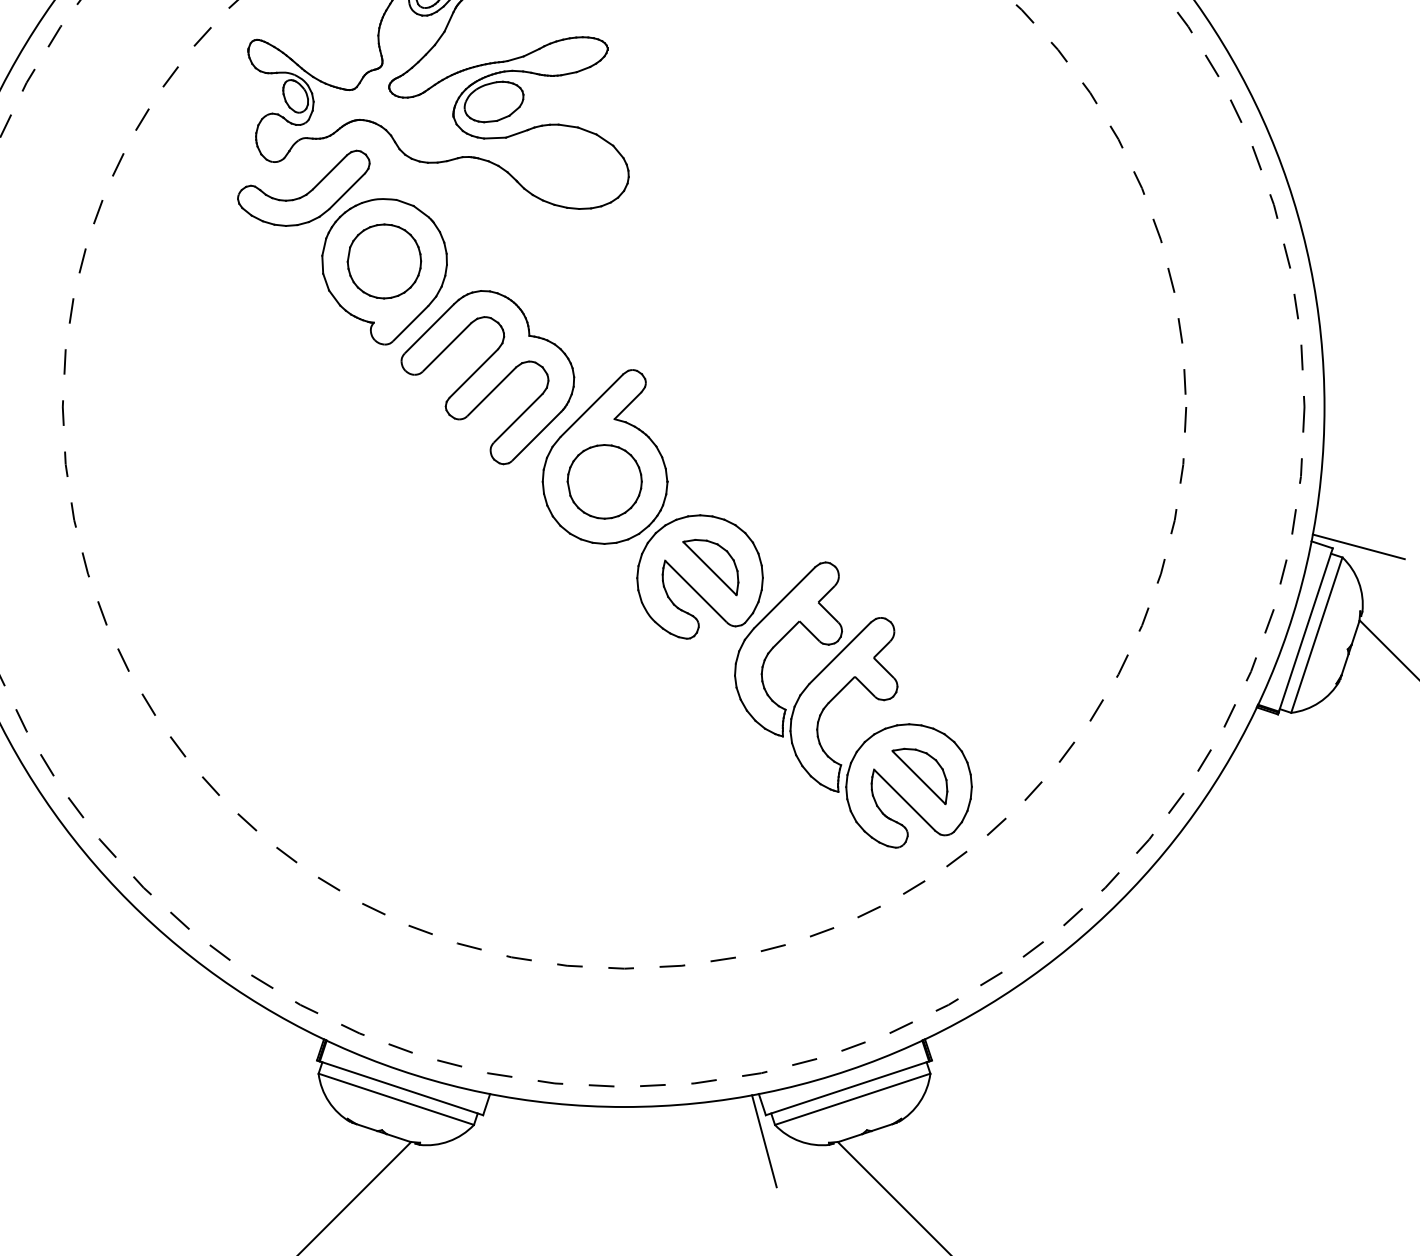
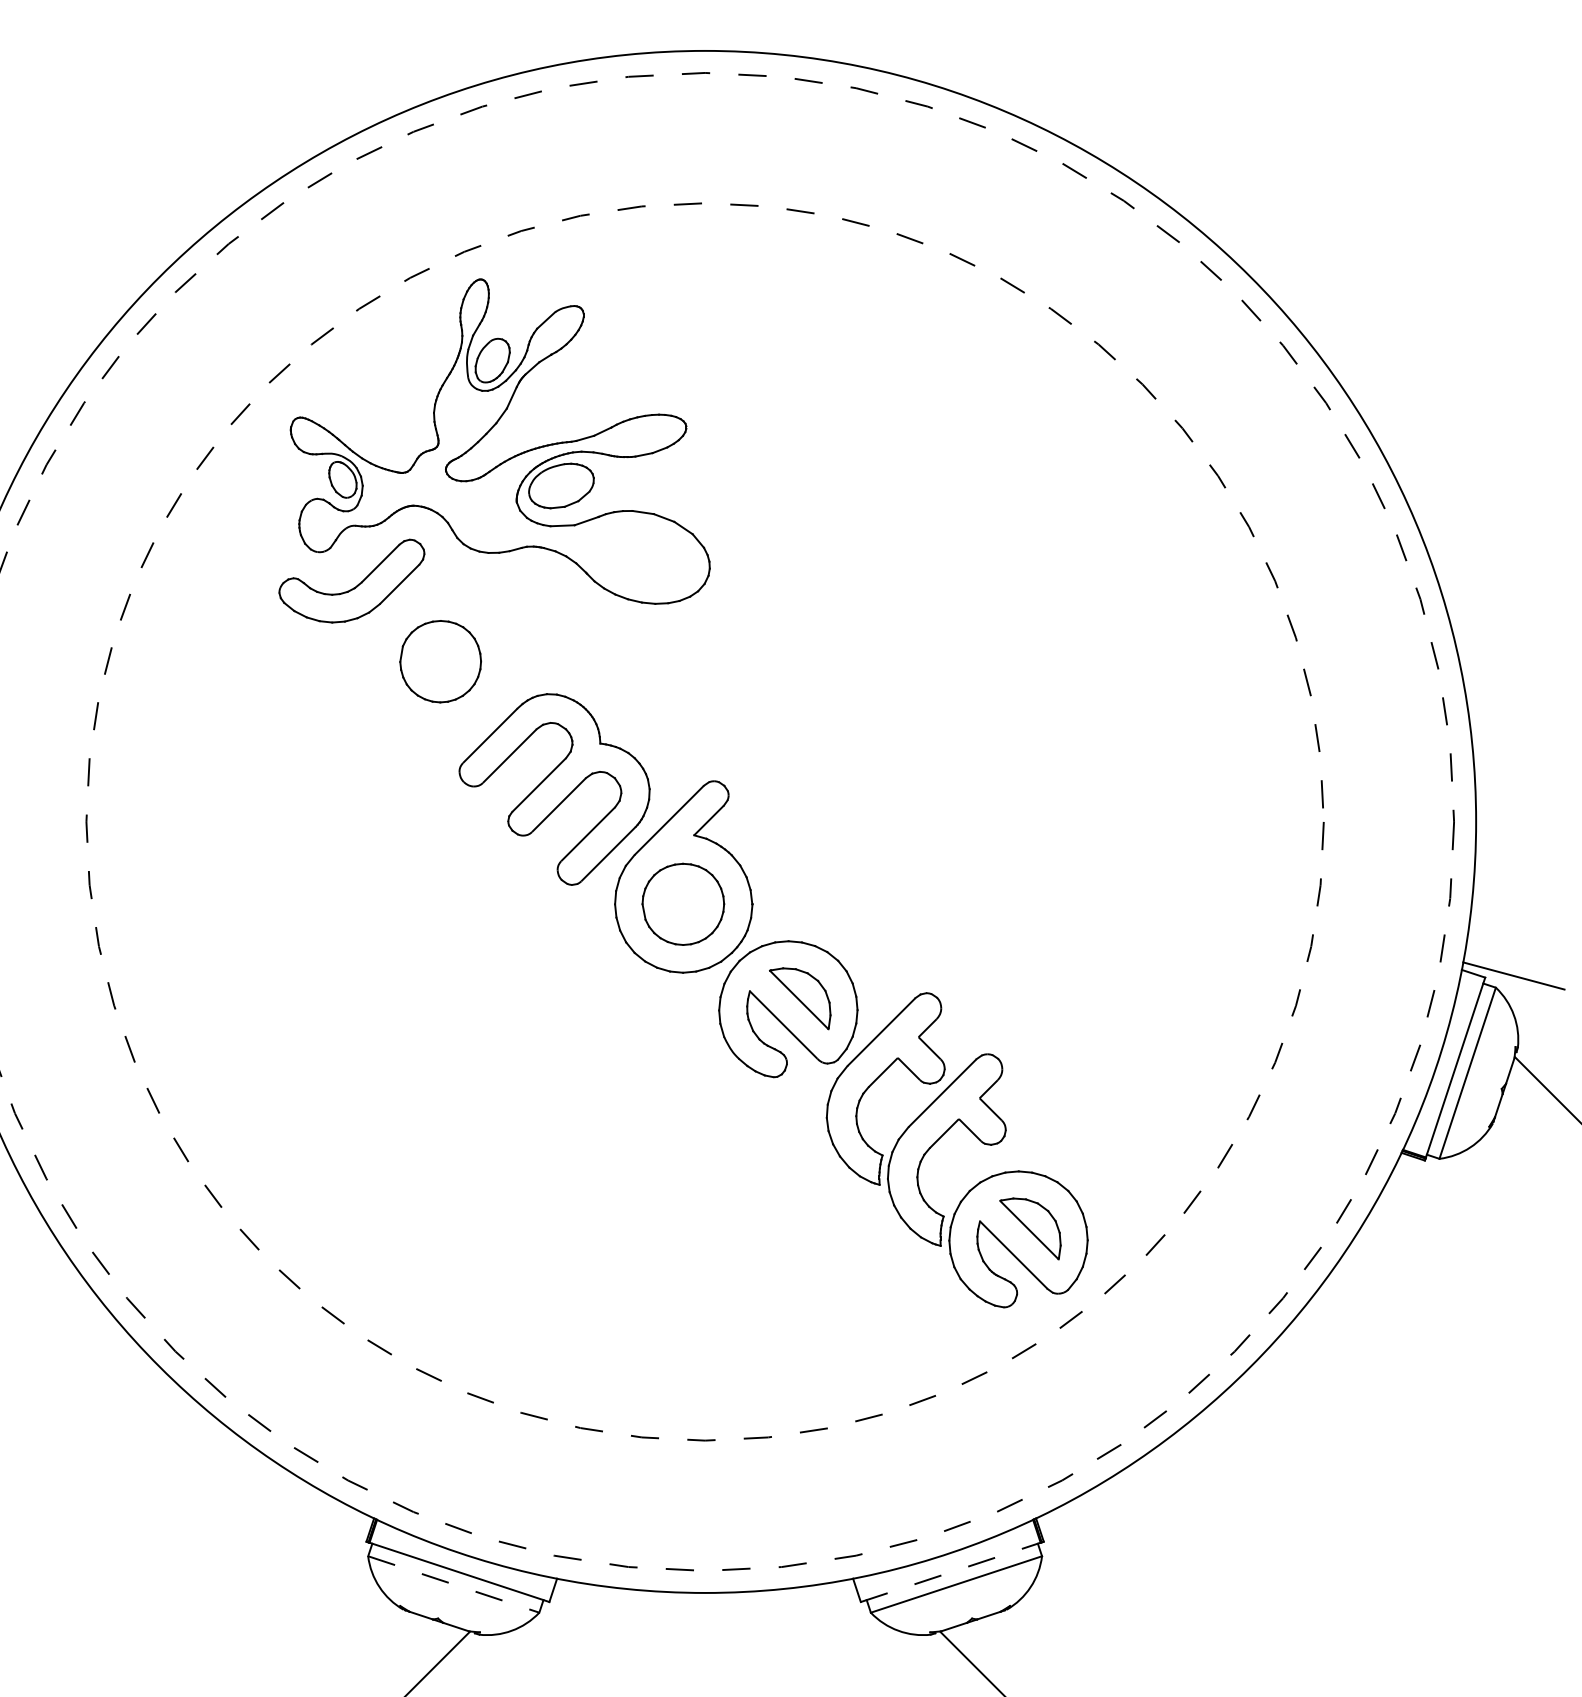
part: (384, 272) -> (440, 673), removed
line: (847, 1088) -> (950, 1572), solid -> dashed
line: (396, 1099) -> (454, 1584), solid -> dashed
line: (763, 1141) -> (858, 1630), removed

